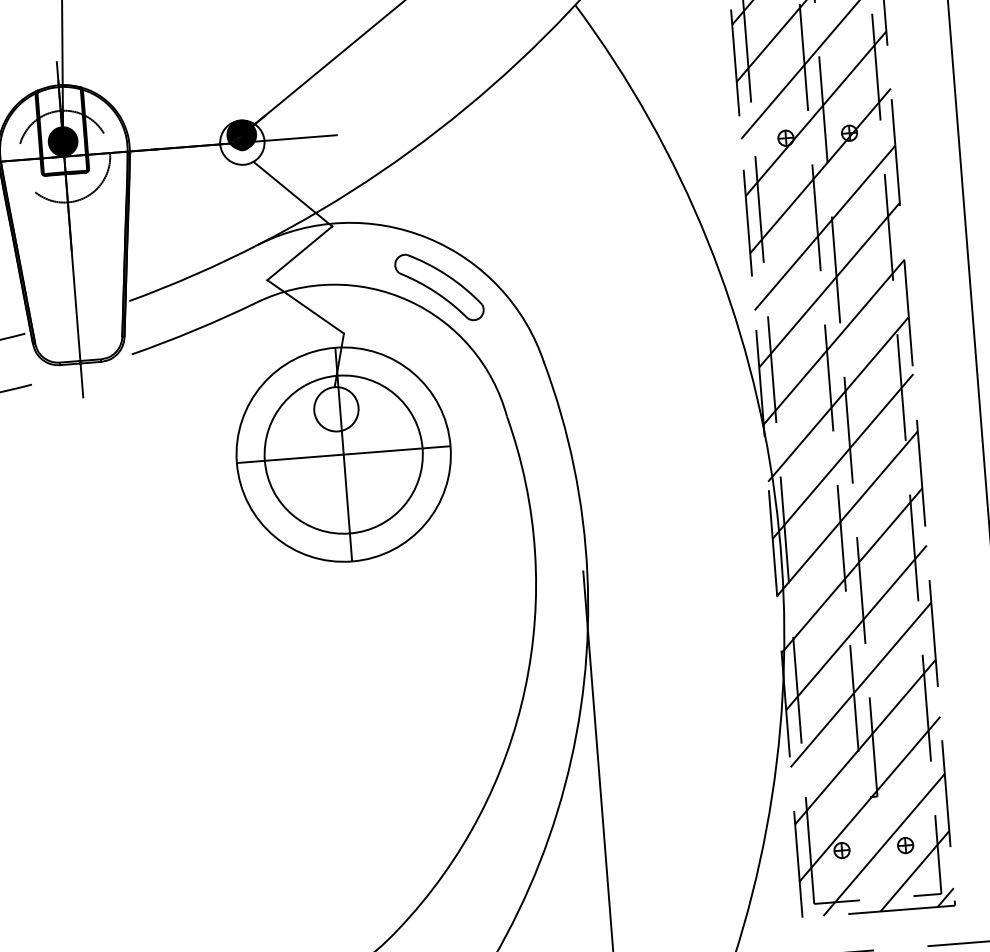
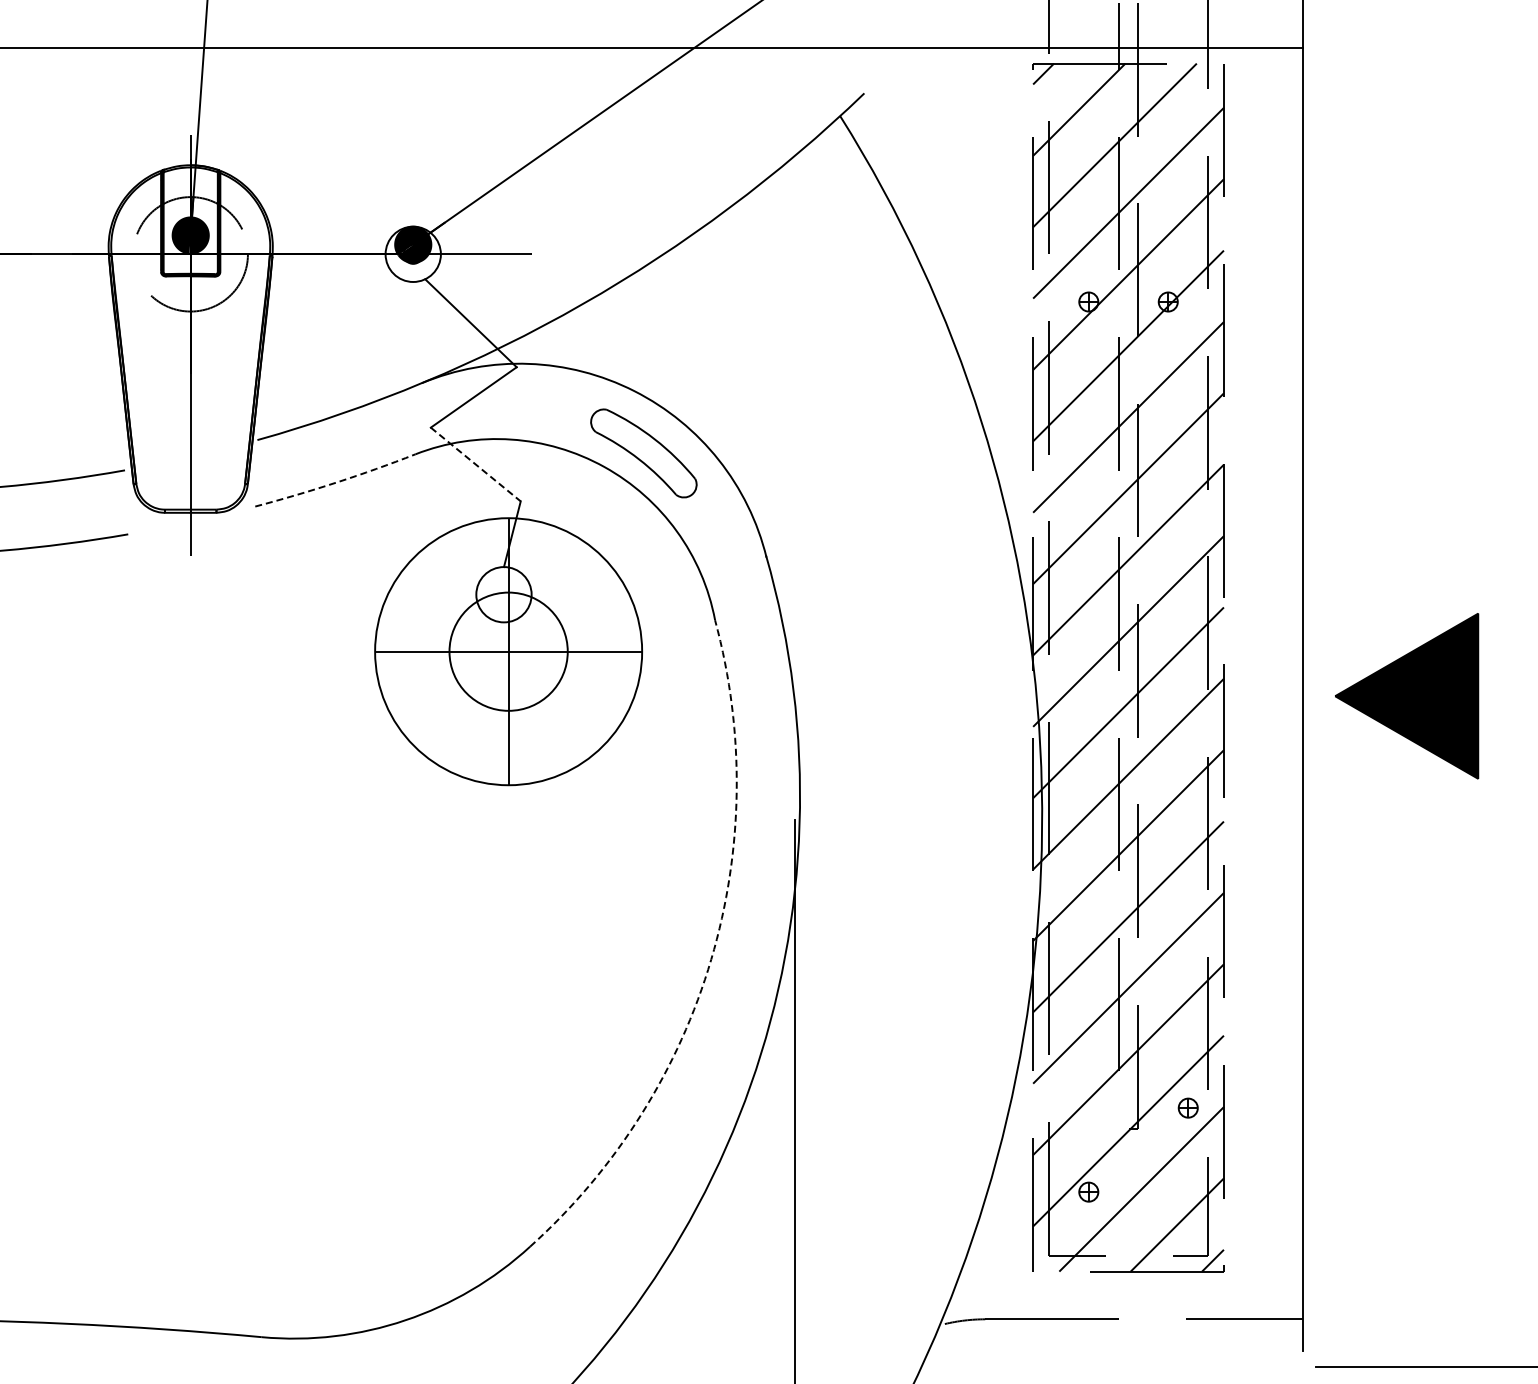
line: (306, 306) -> (476, 464), solid -> dashed
arc: (195, 330) -> (336, 482), solid -> dashed
circle: (343, 454) -> (508, 651), size x0.6
arc: (525, 688) -> (711, 959), solid -> dashed
part: (904, 845) -> (1187, 1107), moved

